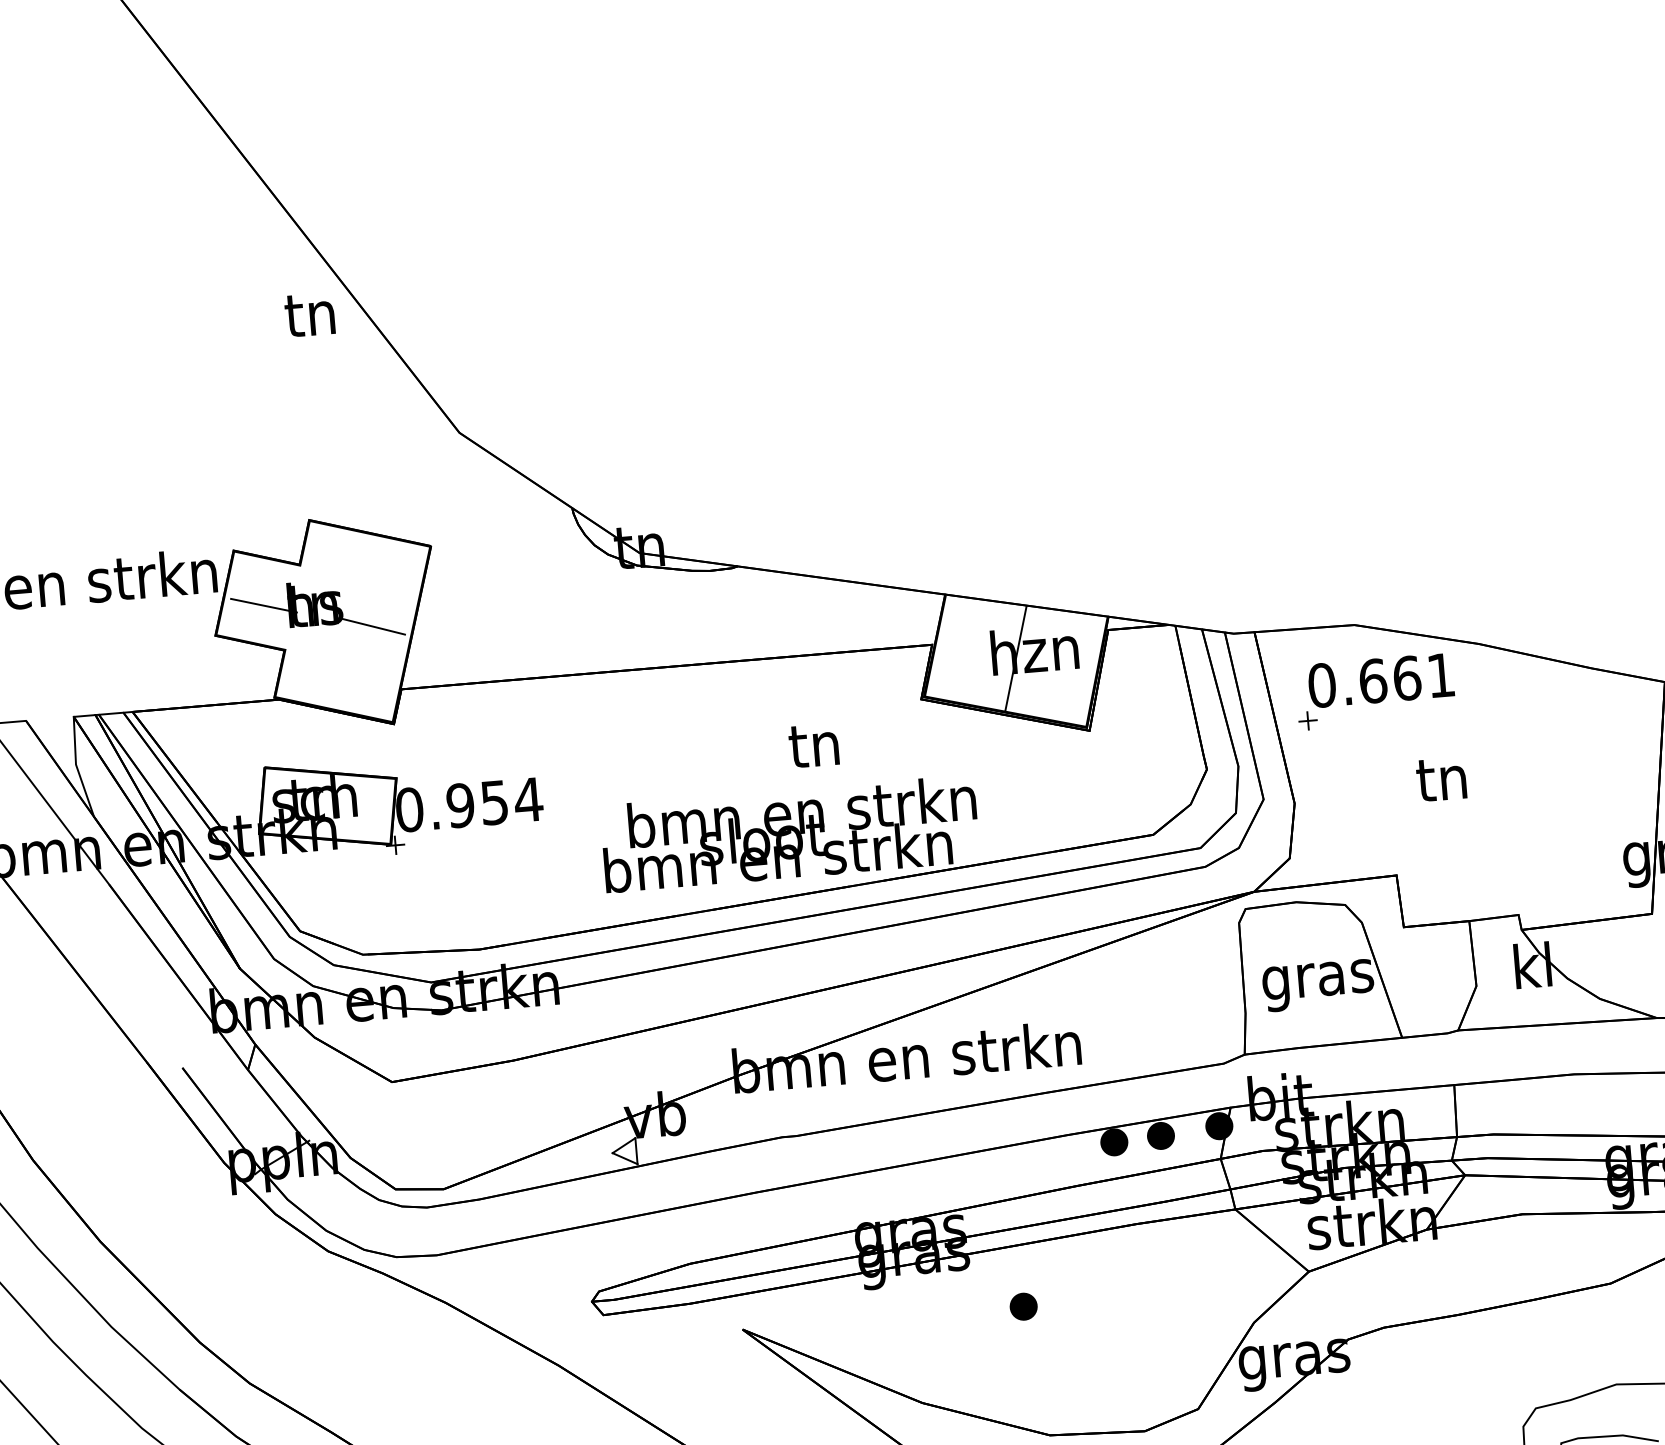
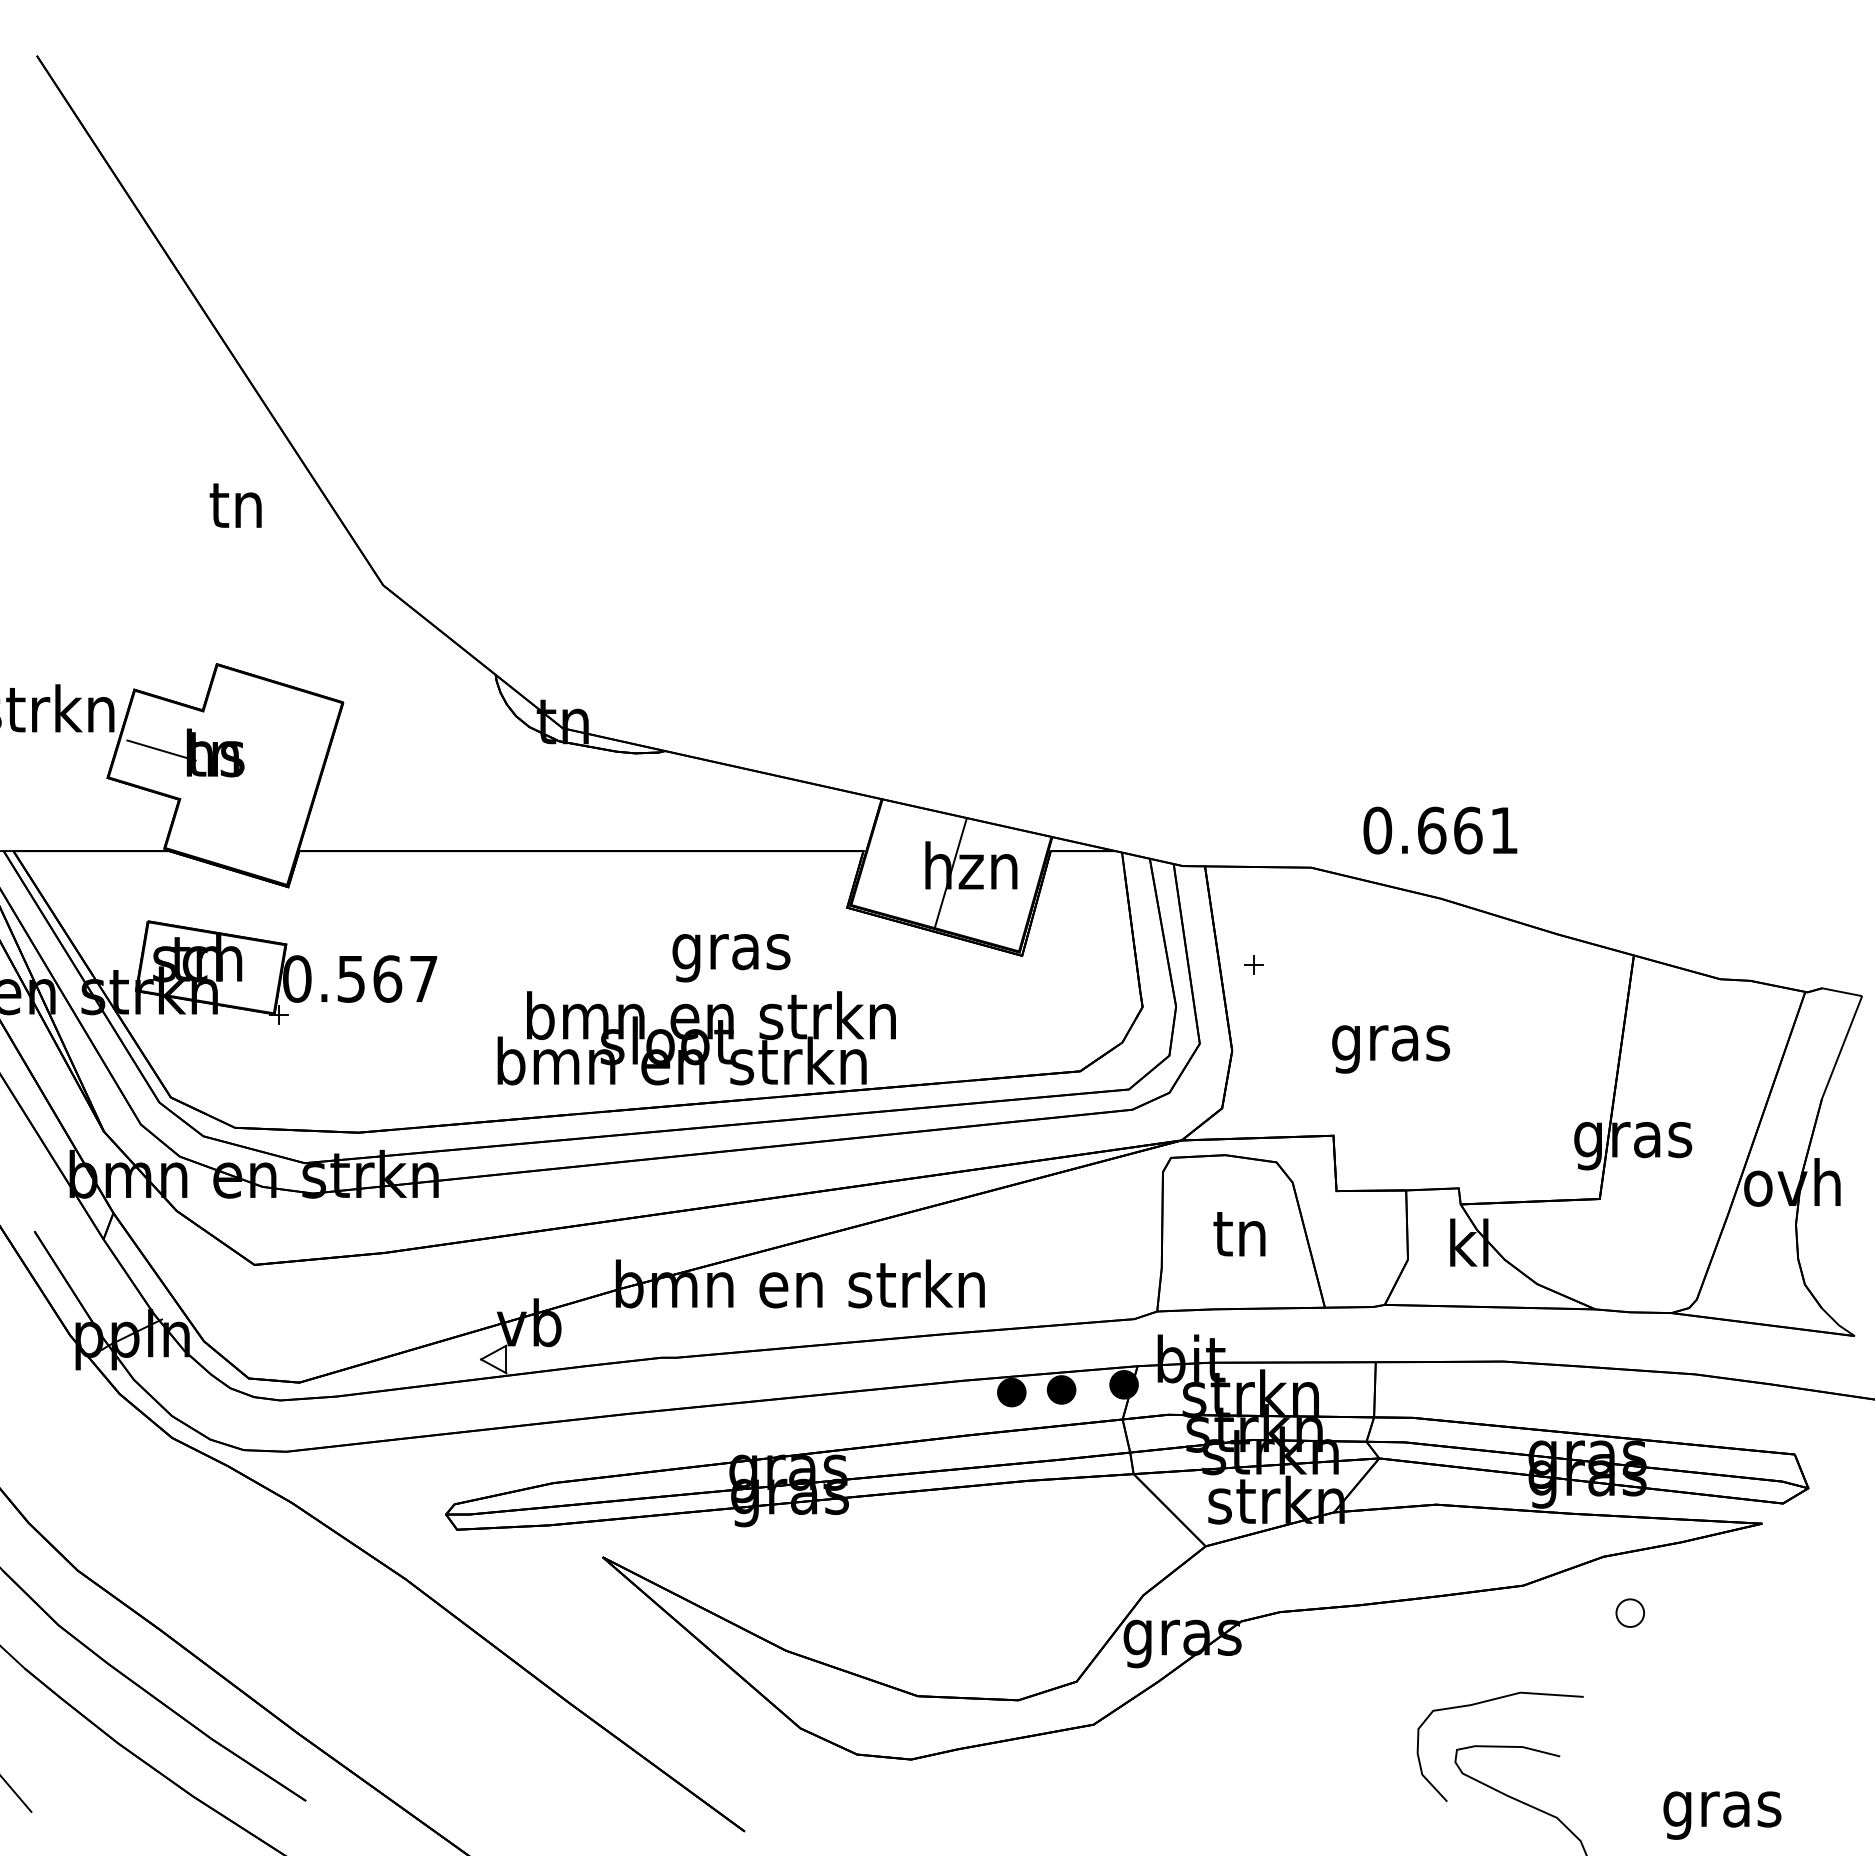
text: (309, 314) -> (235, 505), moved
line: (372, 625) -> (274, 781), removed
text: (1381, 680) -> (1440, 830), moved
text: (816, 751) -> (731, 953), tn -> gras
text: (1443, 785) -> (1391, 1044), tn -> gras
text: (494, 802) -> (387, 978), 0.954 -> 0.567
text: (1318, 981) -> (1241, 1240), gras -> tn
part: (1023, 1306) -> (901, 1557), removed

